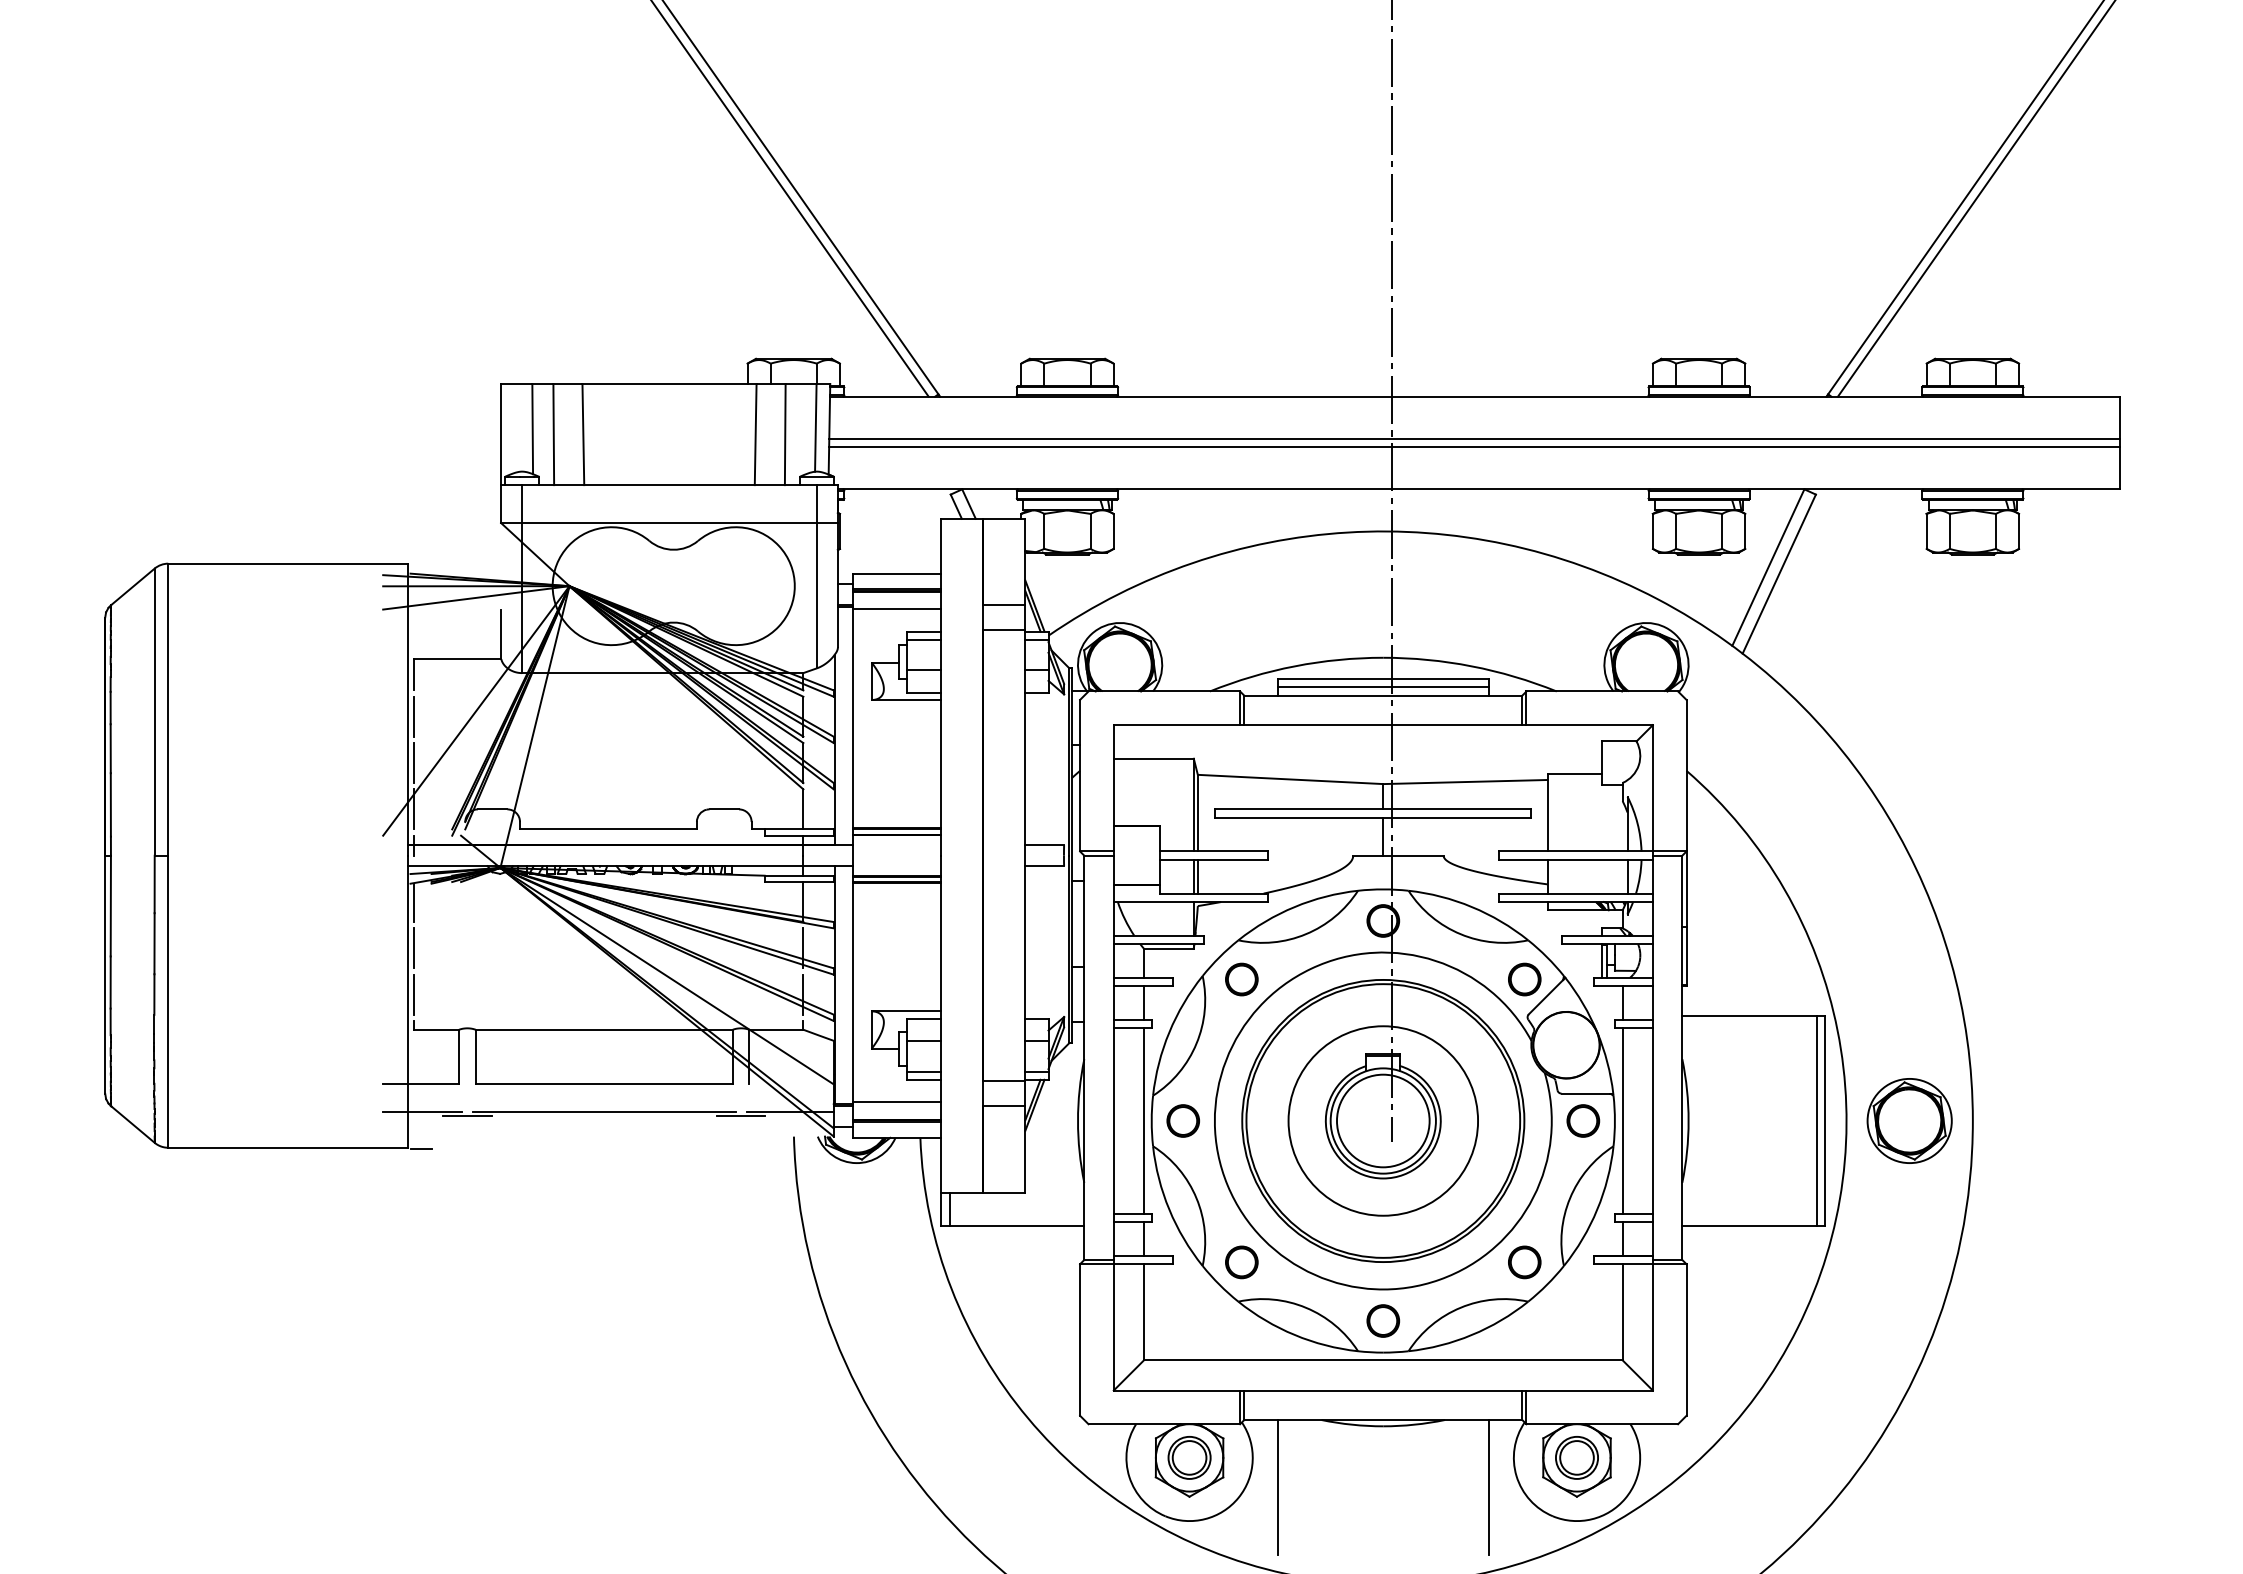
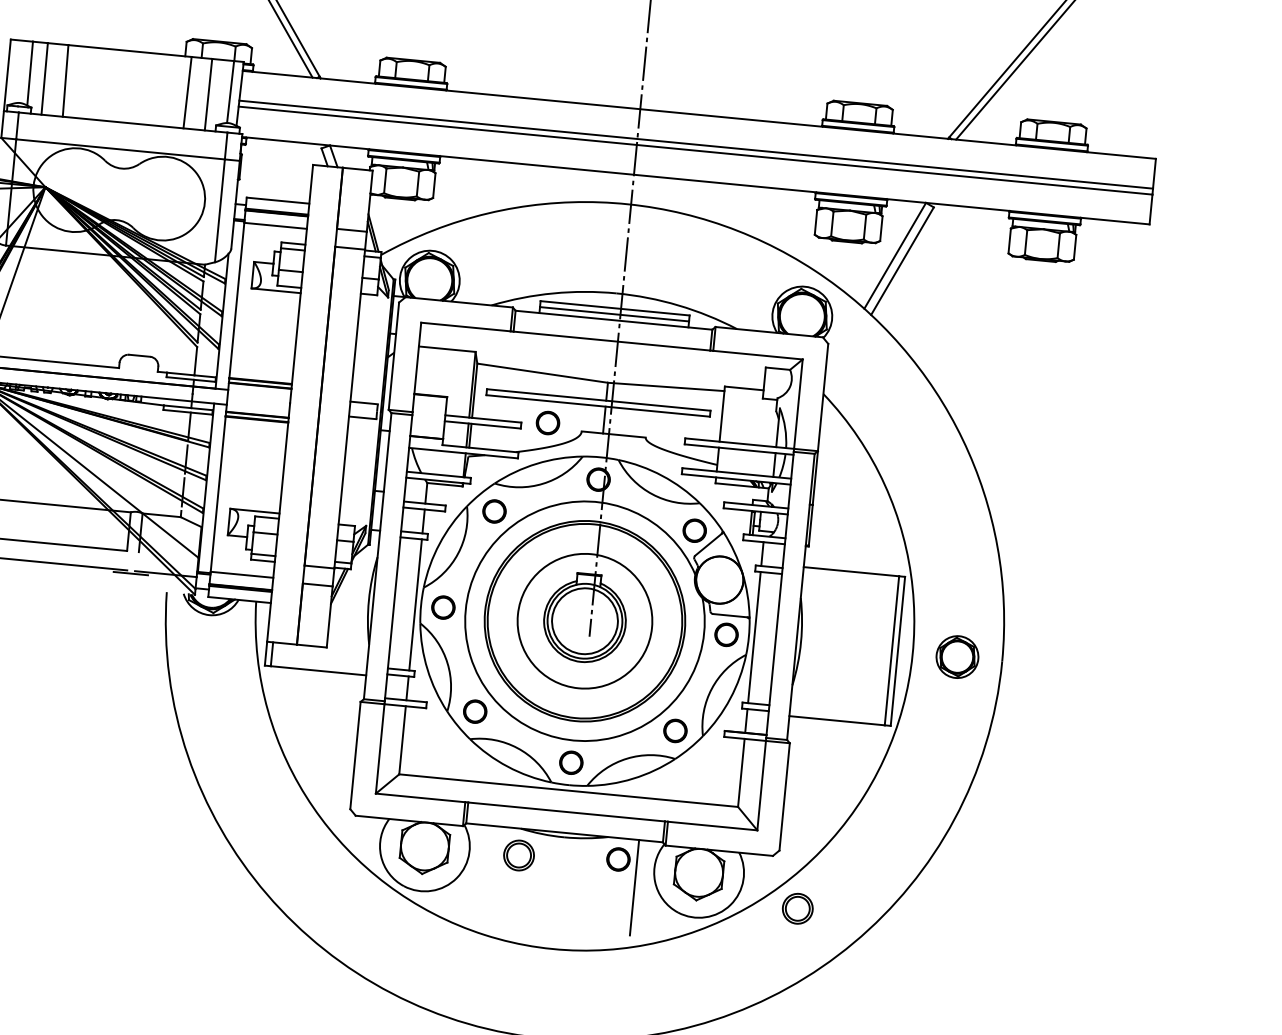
part: (1304, 848) -> (547, 423), added
part: (1909, 1120) -> (957, 656), size x0.7
part: (1462, 1449) -> (618, 859), added
part: (1189, 1457) -> (519, 855), moved
part: (1576, 1457) -> (797, 908), moved
line: (1278, 1487) -> (485, 873), removed

